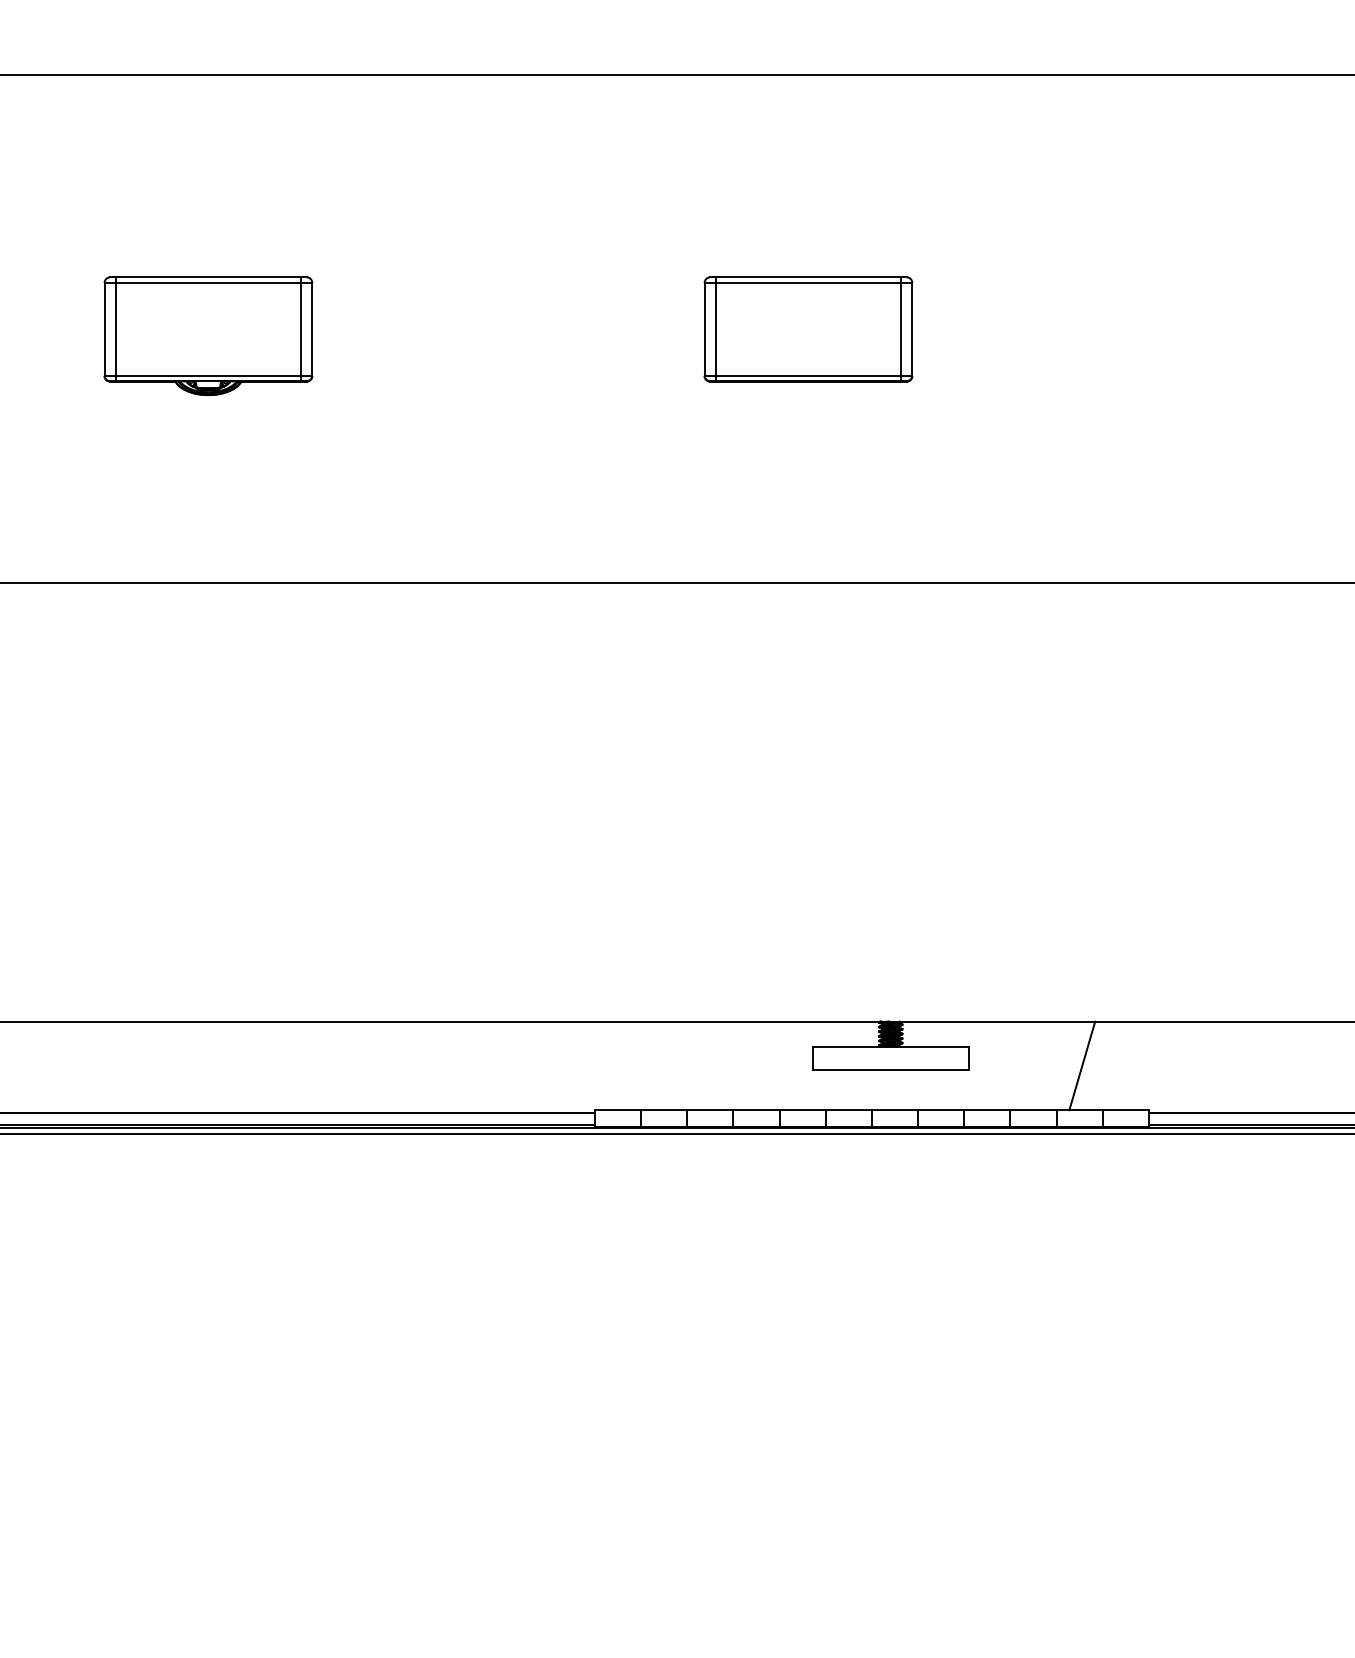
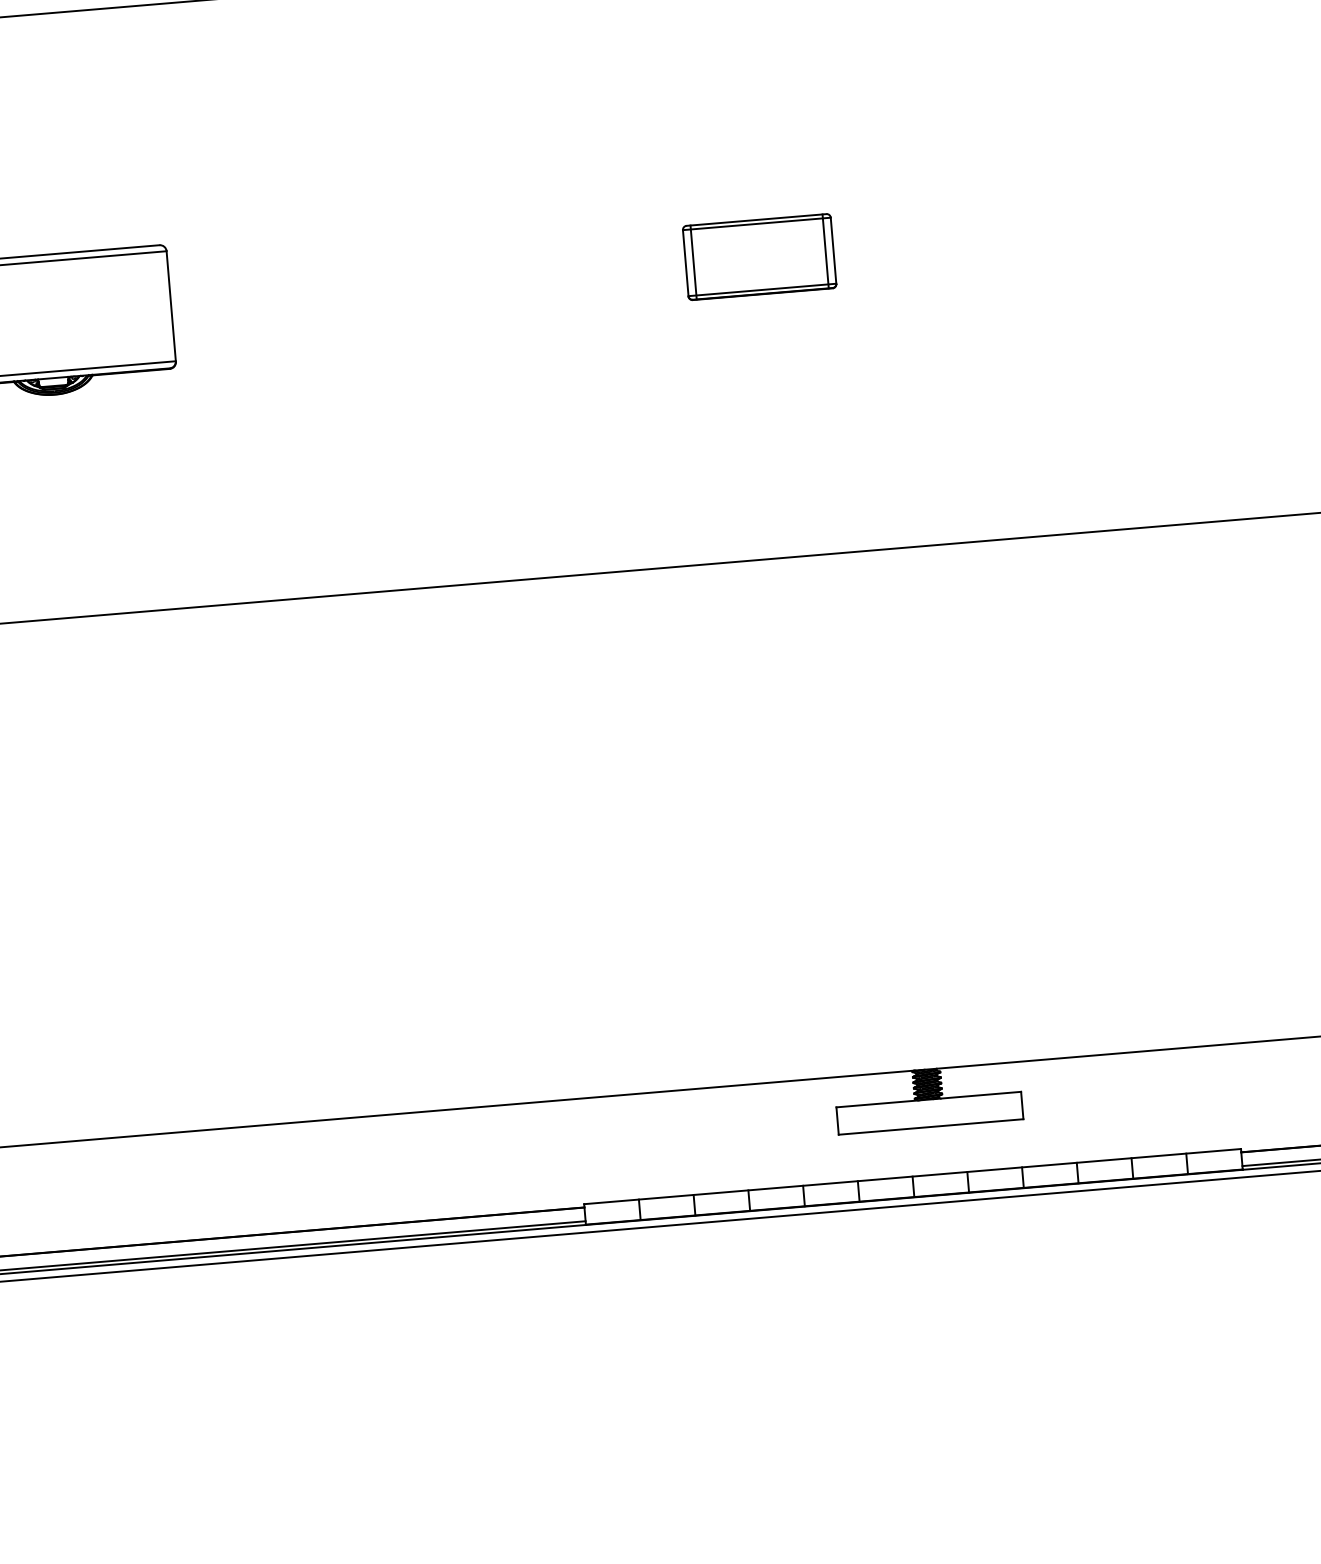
line: (301, 329) -> (158, 307), removed
part: (808, 329) -> (759, 257), size x0.6
line: (1082, 1065) -> (1157, 1102), removed

